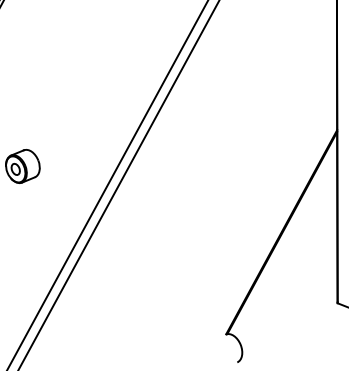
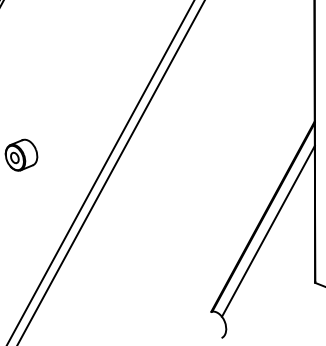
line: (286, 247) -> (267, 230), added

